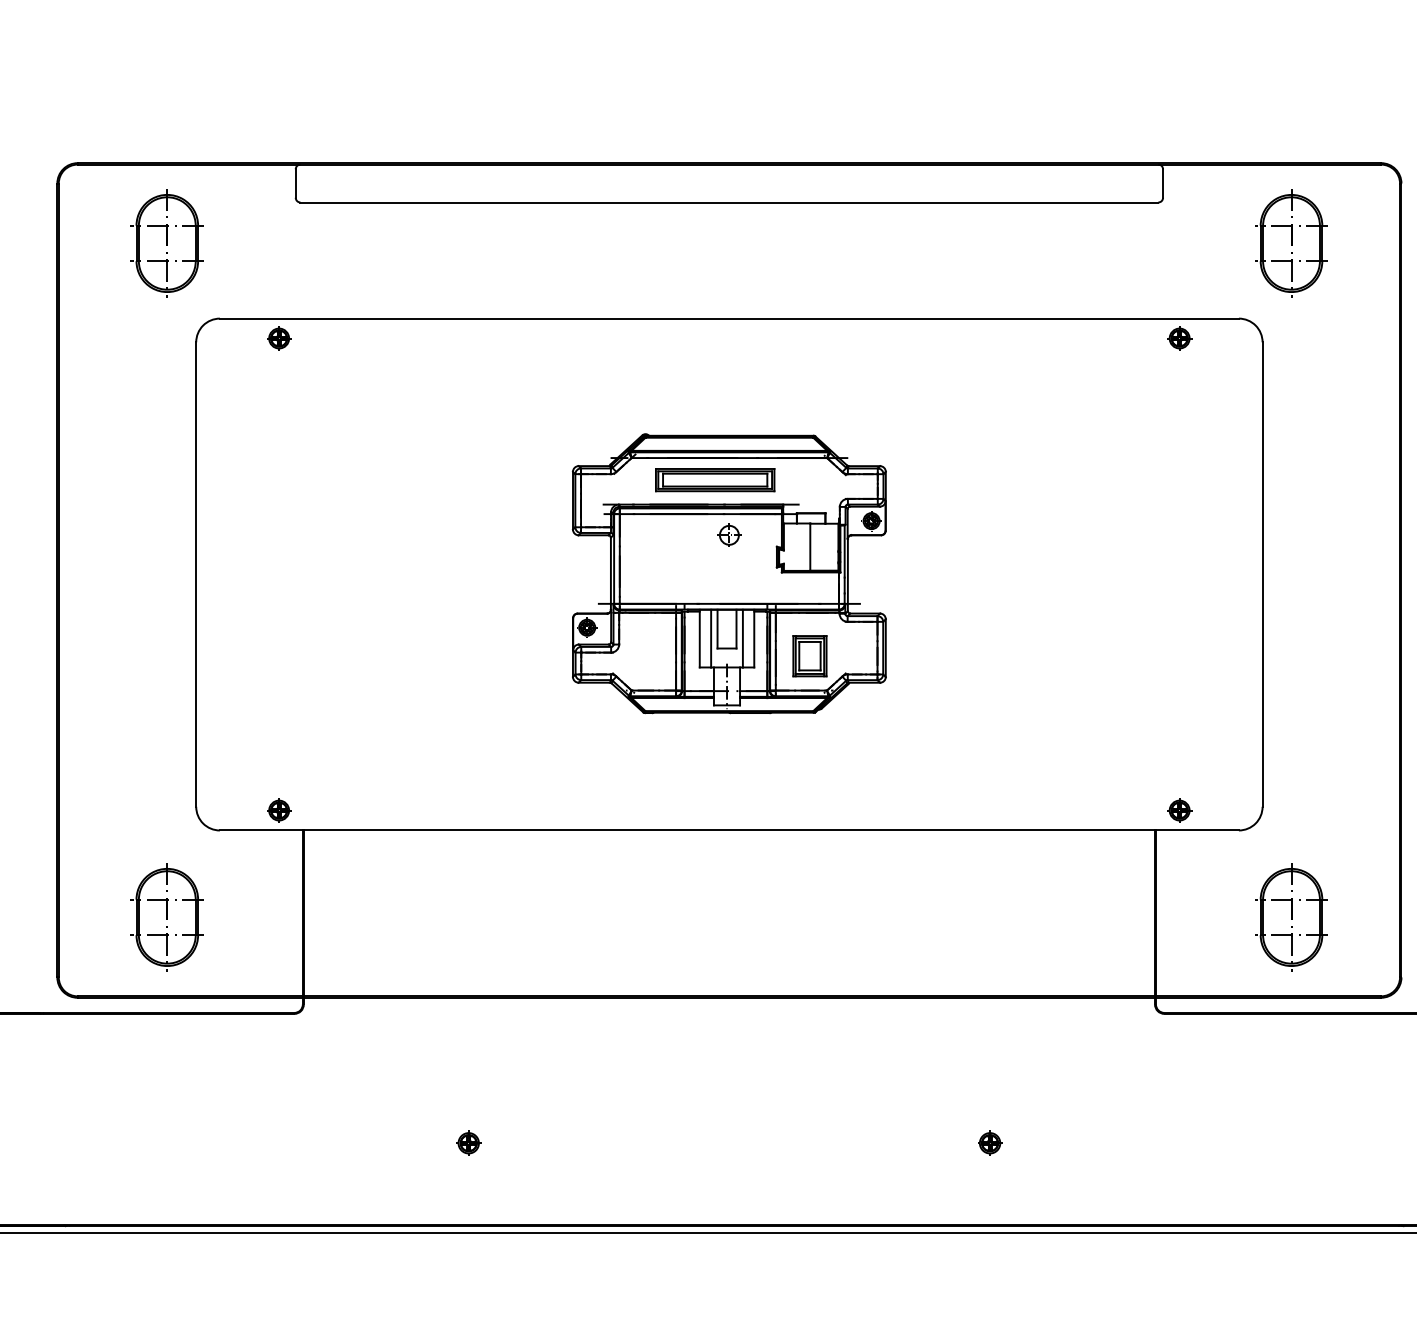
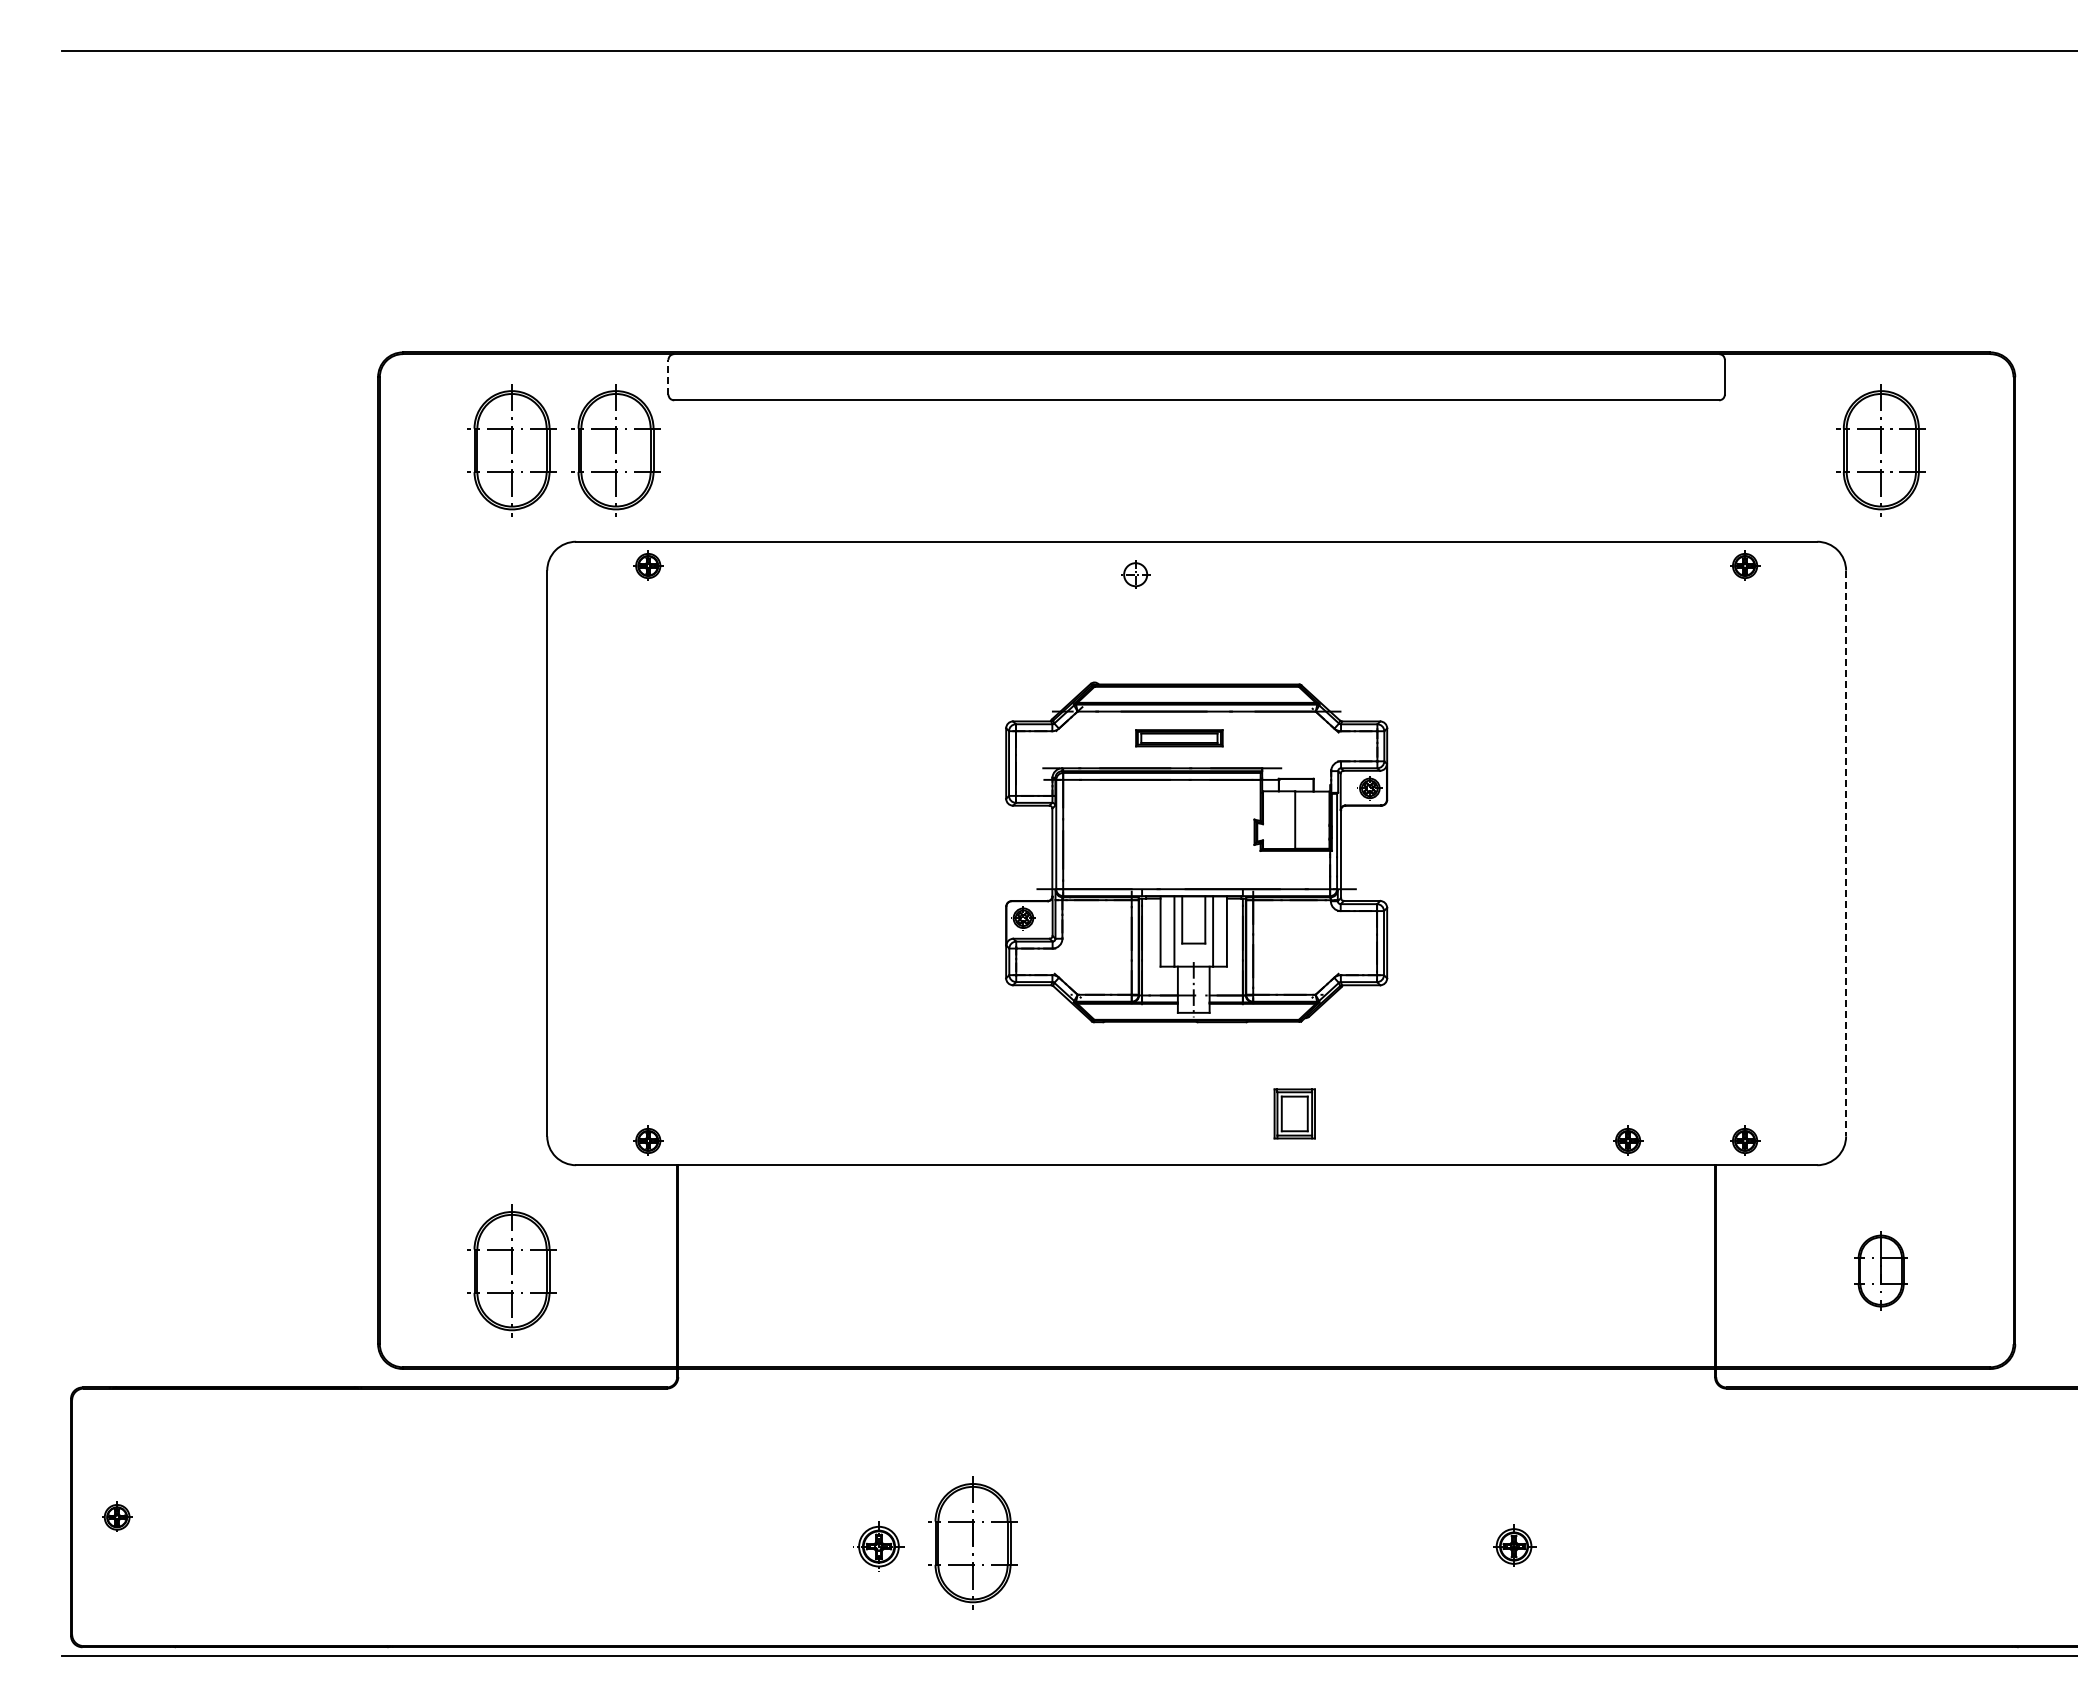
line: (295, 182) -> (668, 376), solid -> dashed
part: (252, 243) -> (615, 450), added
part: (715, 479) -> (1179, 737), size x0.6
part: (729, 535) -> (1135, 574), moved
line: (1262, 574) -> (1846, 853), solid -> dashed
part: (809, 655) -> (1294, 1113), moved
part: (1083, 810) -> (1628, 1140), added
part: (1290, 916) -> (1880, 1270), size x0.6
part: (545, 1140) -> (972, 1542), added
part: (469, 1142) -> (879, 1545), size x1.6
part: (990, 1142) -> (1514, 1545), size x1.4

